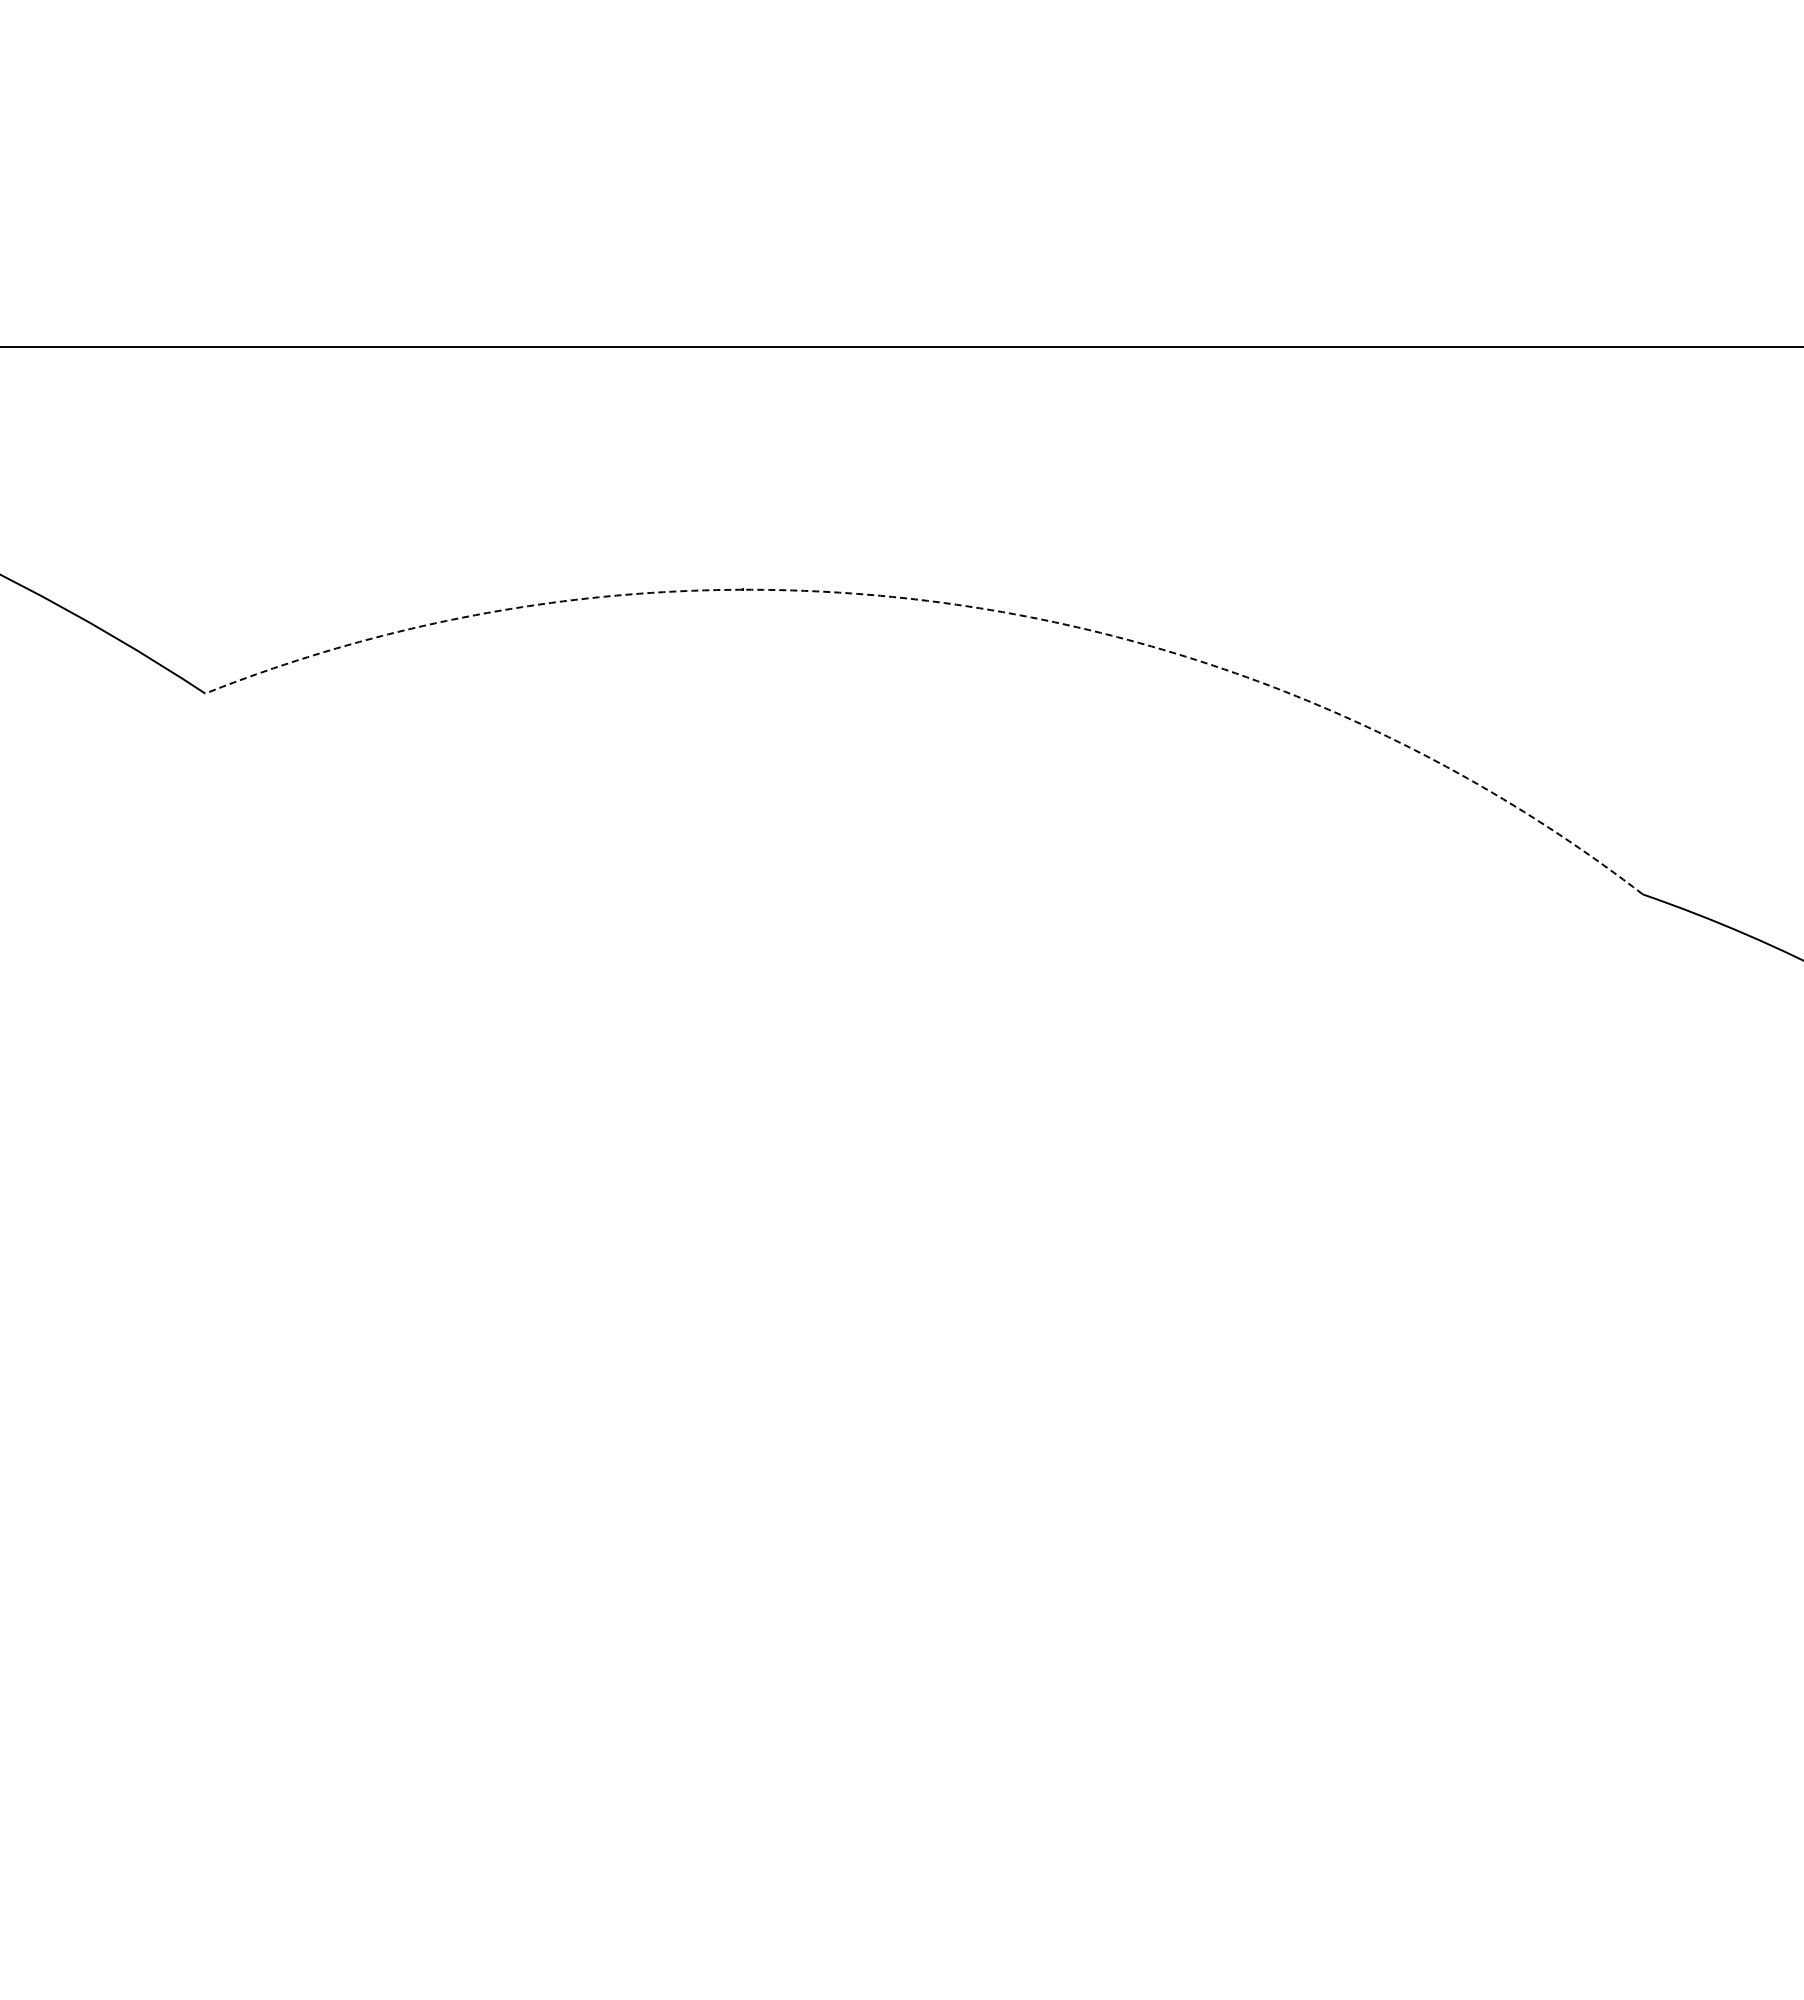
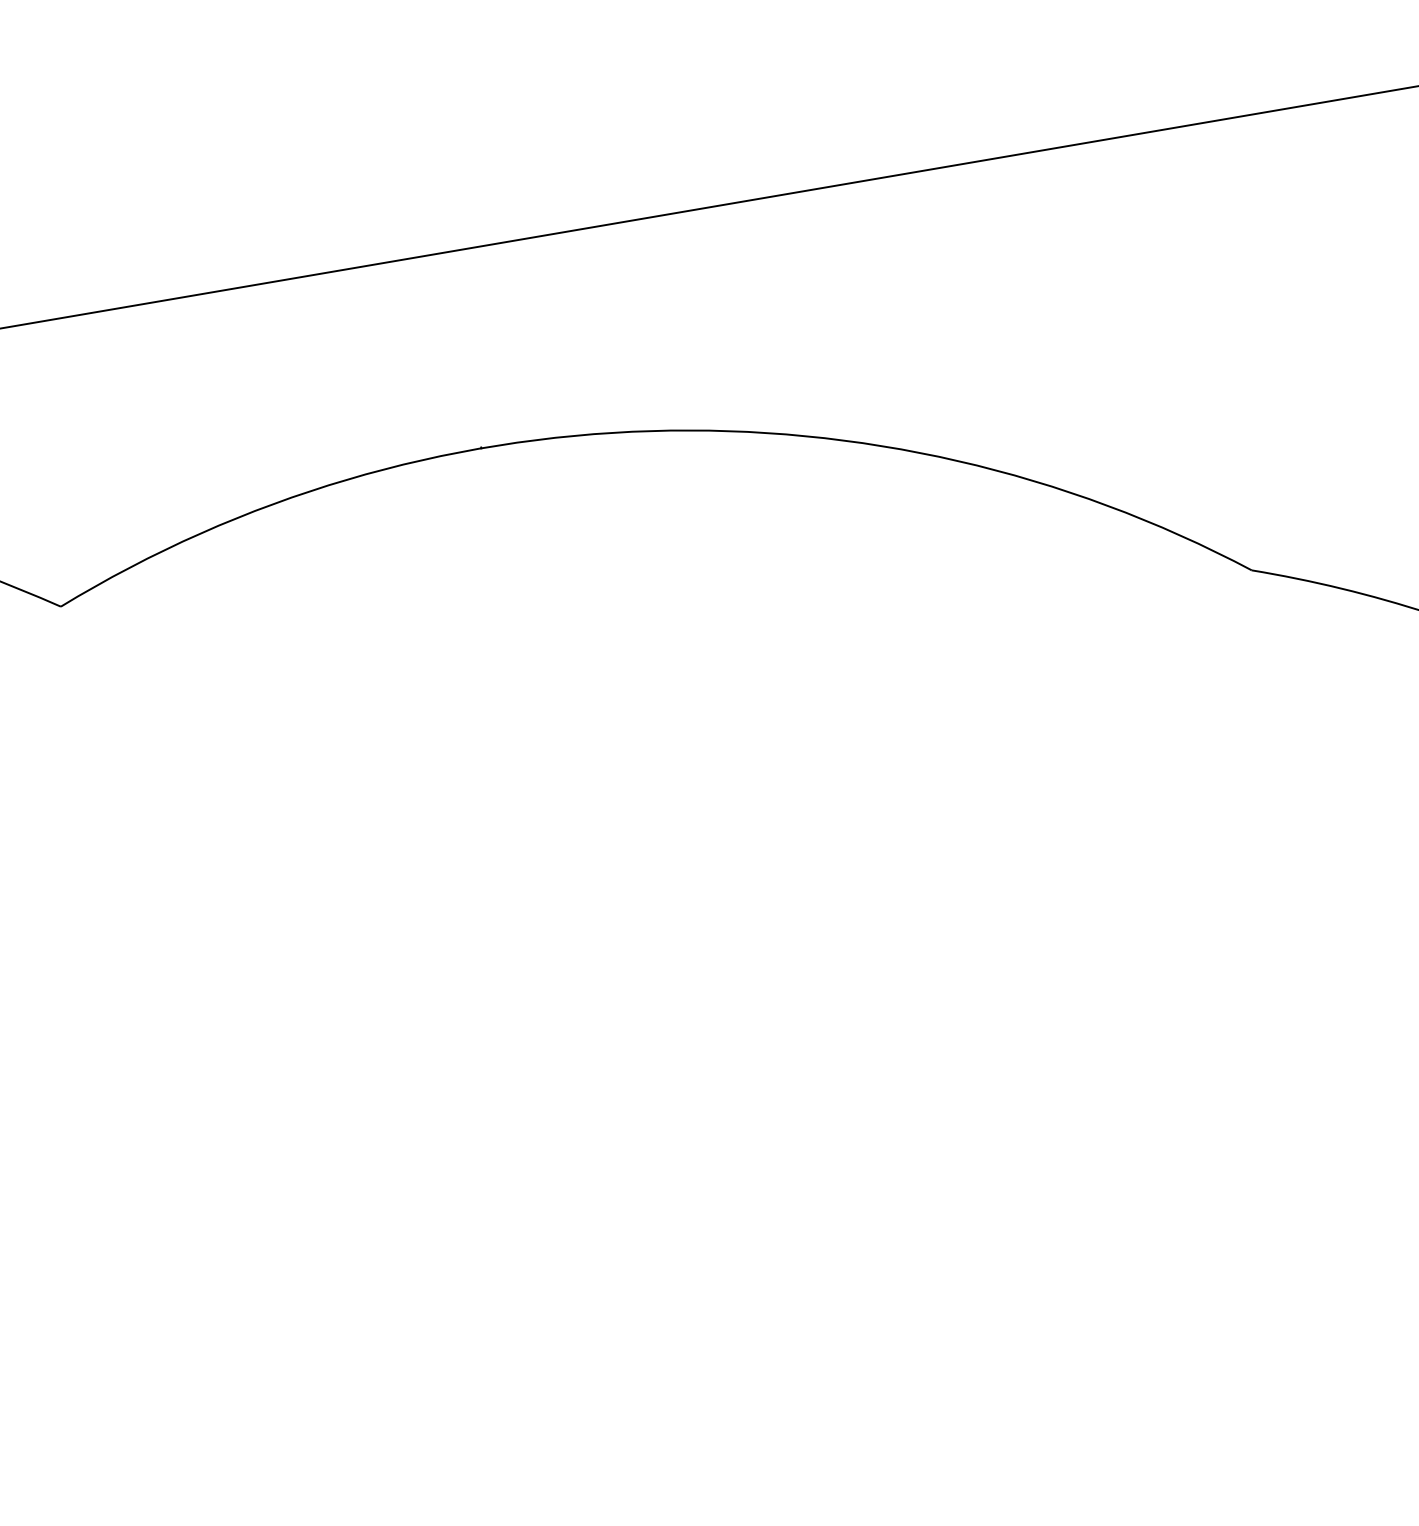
arc: (950, 603) -> (651, 430), dashed -> solid

